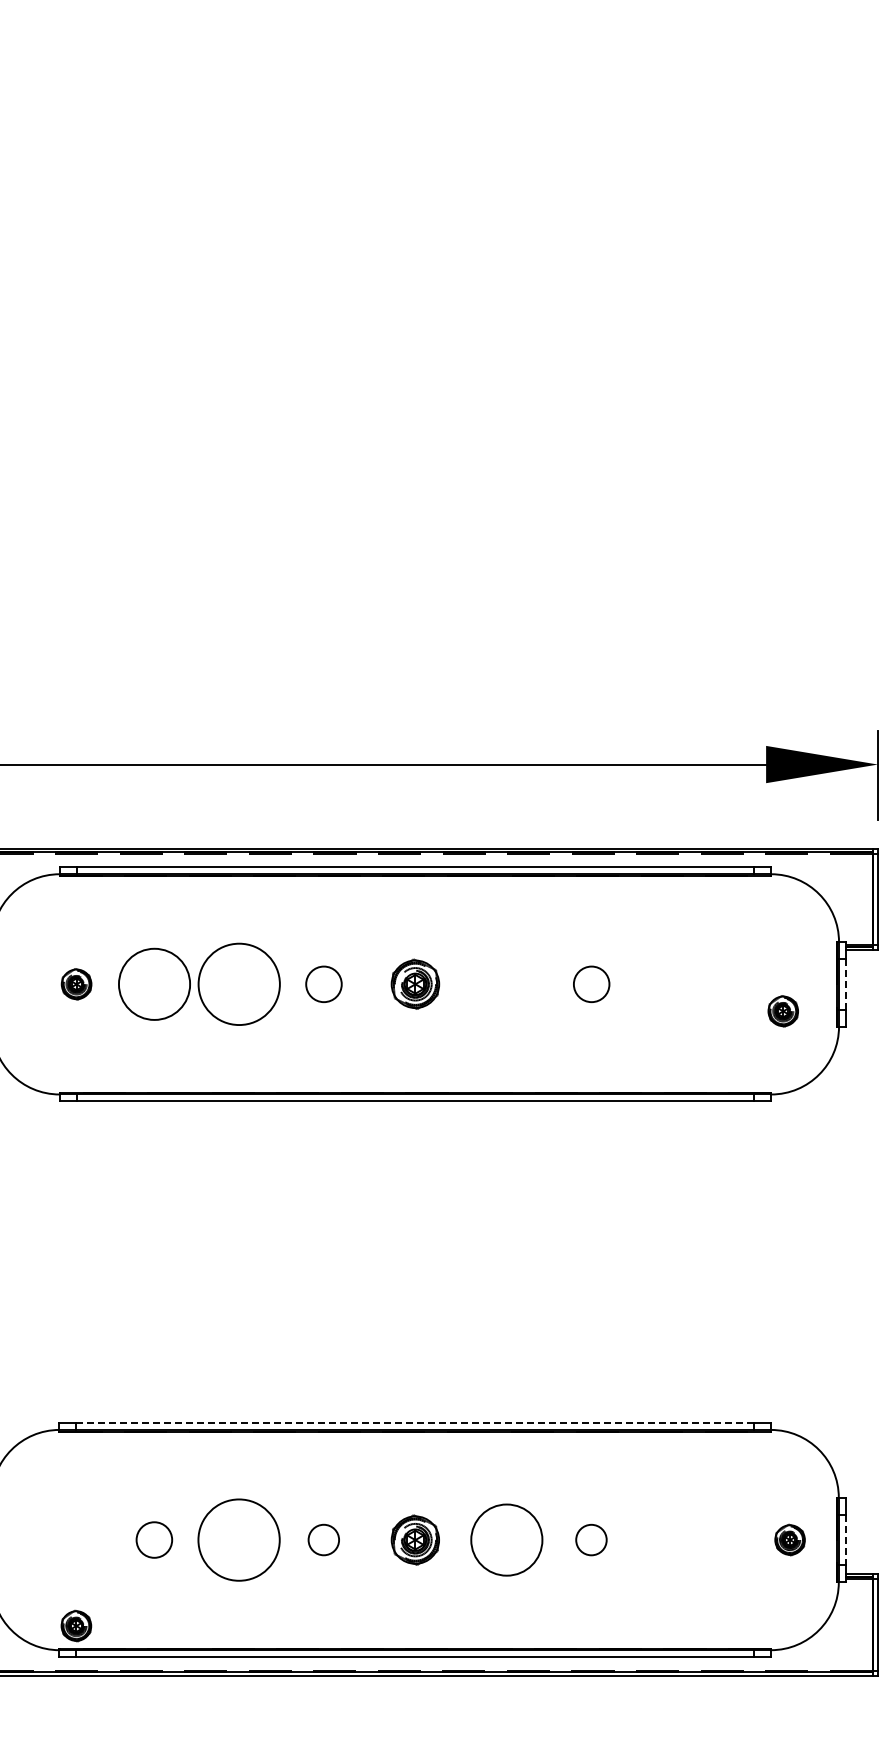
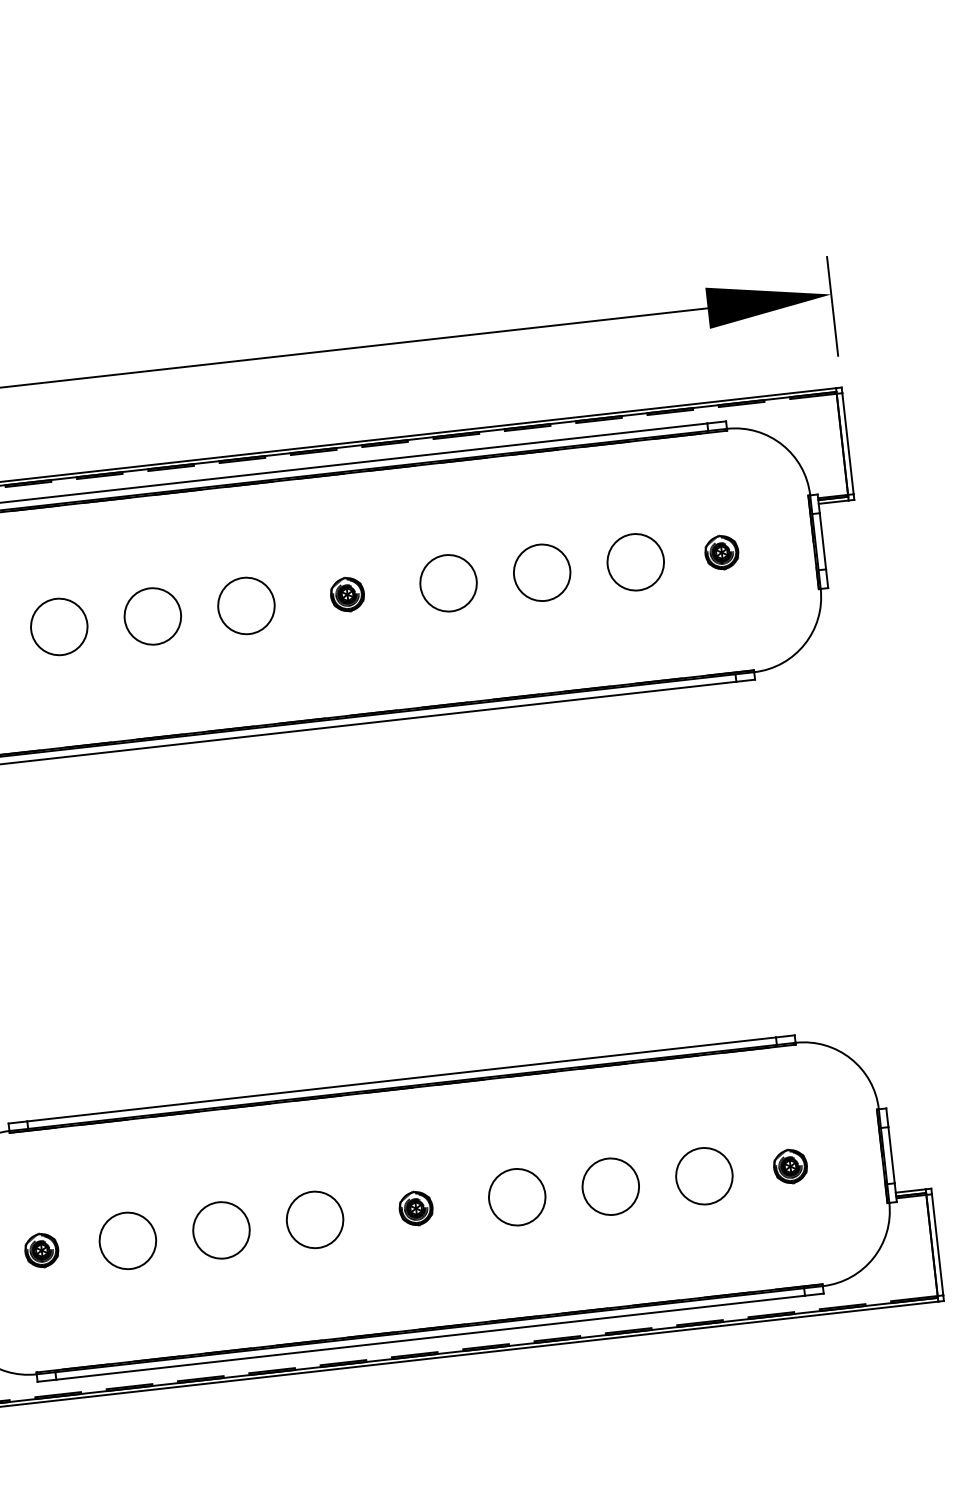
circle: (154, 983) -> (59, 626), size x0.71
circle: (238, 983) -> (151, 615), size x0.62
circle: (323, 983) -> (245, 605), size x1.43
circle: (591, 983) -> (541, 571), size x1.43
part: (415, 984) -> (347, 594), size x0.62
circle: (506, 984) -> (448, 583), added
circle: (676, 984) -> (635, 562), added
line: (845, 984) -> (822, 541), dashed -> solid
part: (782, 1011) -> (720, 552), moved
line: (415, 1423) -> (401, 1079), dashed -> solid
circle: (154, 1539) -> (128, 1240), size x1.43
circle: (238, 1539) -> (220, 1229), size x0.62
circle: (323, 1539) -> (314, 1219), size x1.67
part: (414, 1539) -> (415, 1208), size x0.62
circle: (506, 1539) -> (516, 1196), size x0.71
circle: (591, 1539) -> (610, 1186), size x1.67
circle: (675, 1539) -> (703, 1175), added
part: (789, 1539) -> (789, 1166), moved
line: (845, 1540) -> (891, 1155), dashed -> solid
part: (76, 1625) -> (41, 1249), moved

